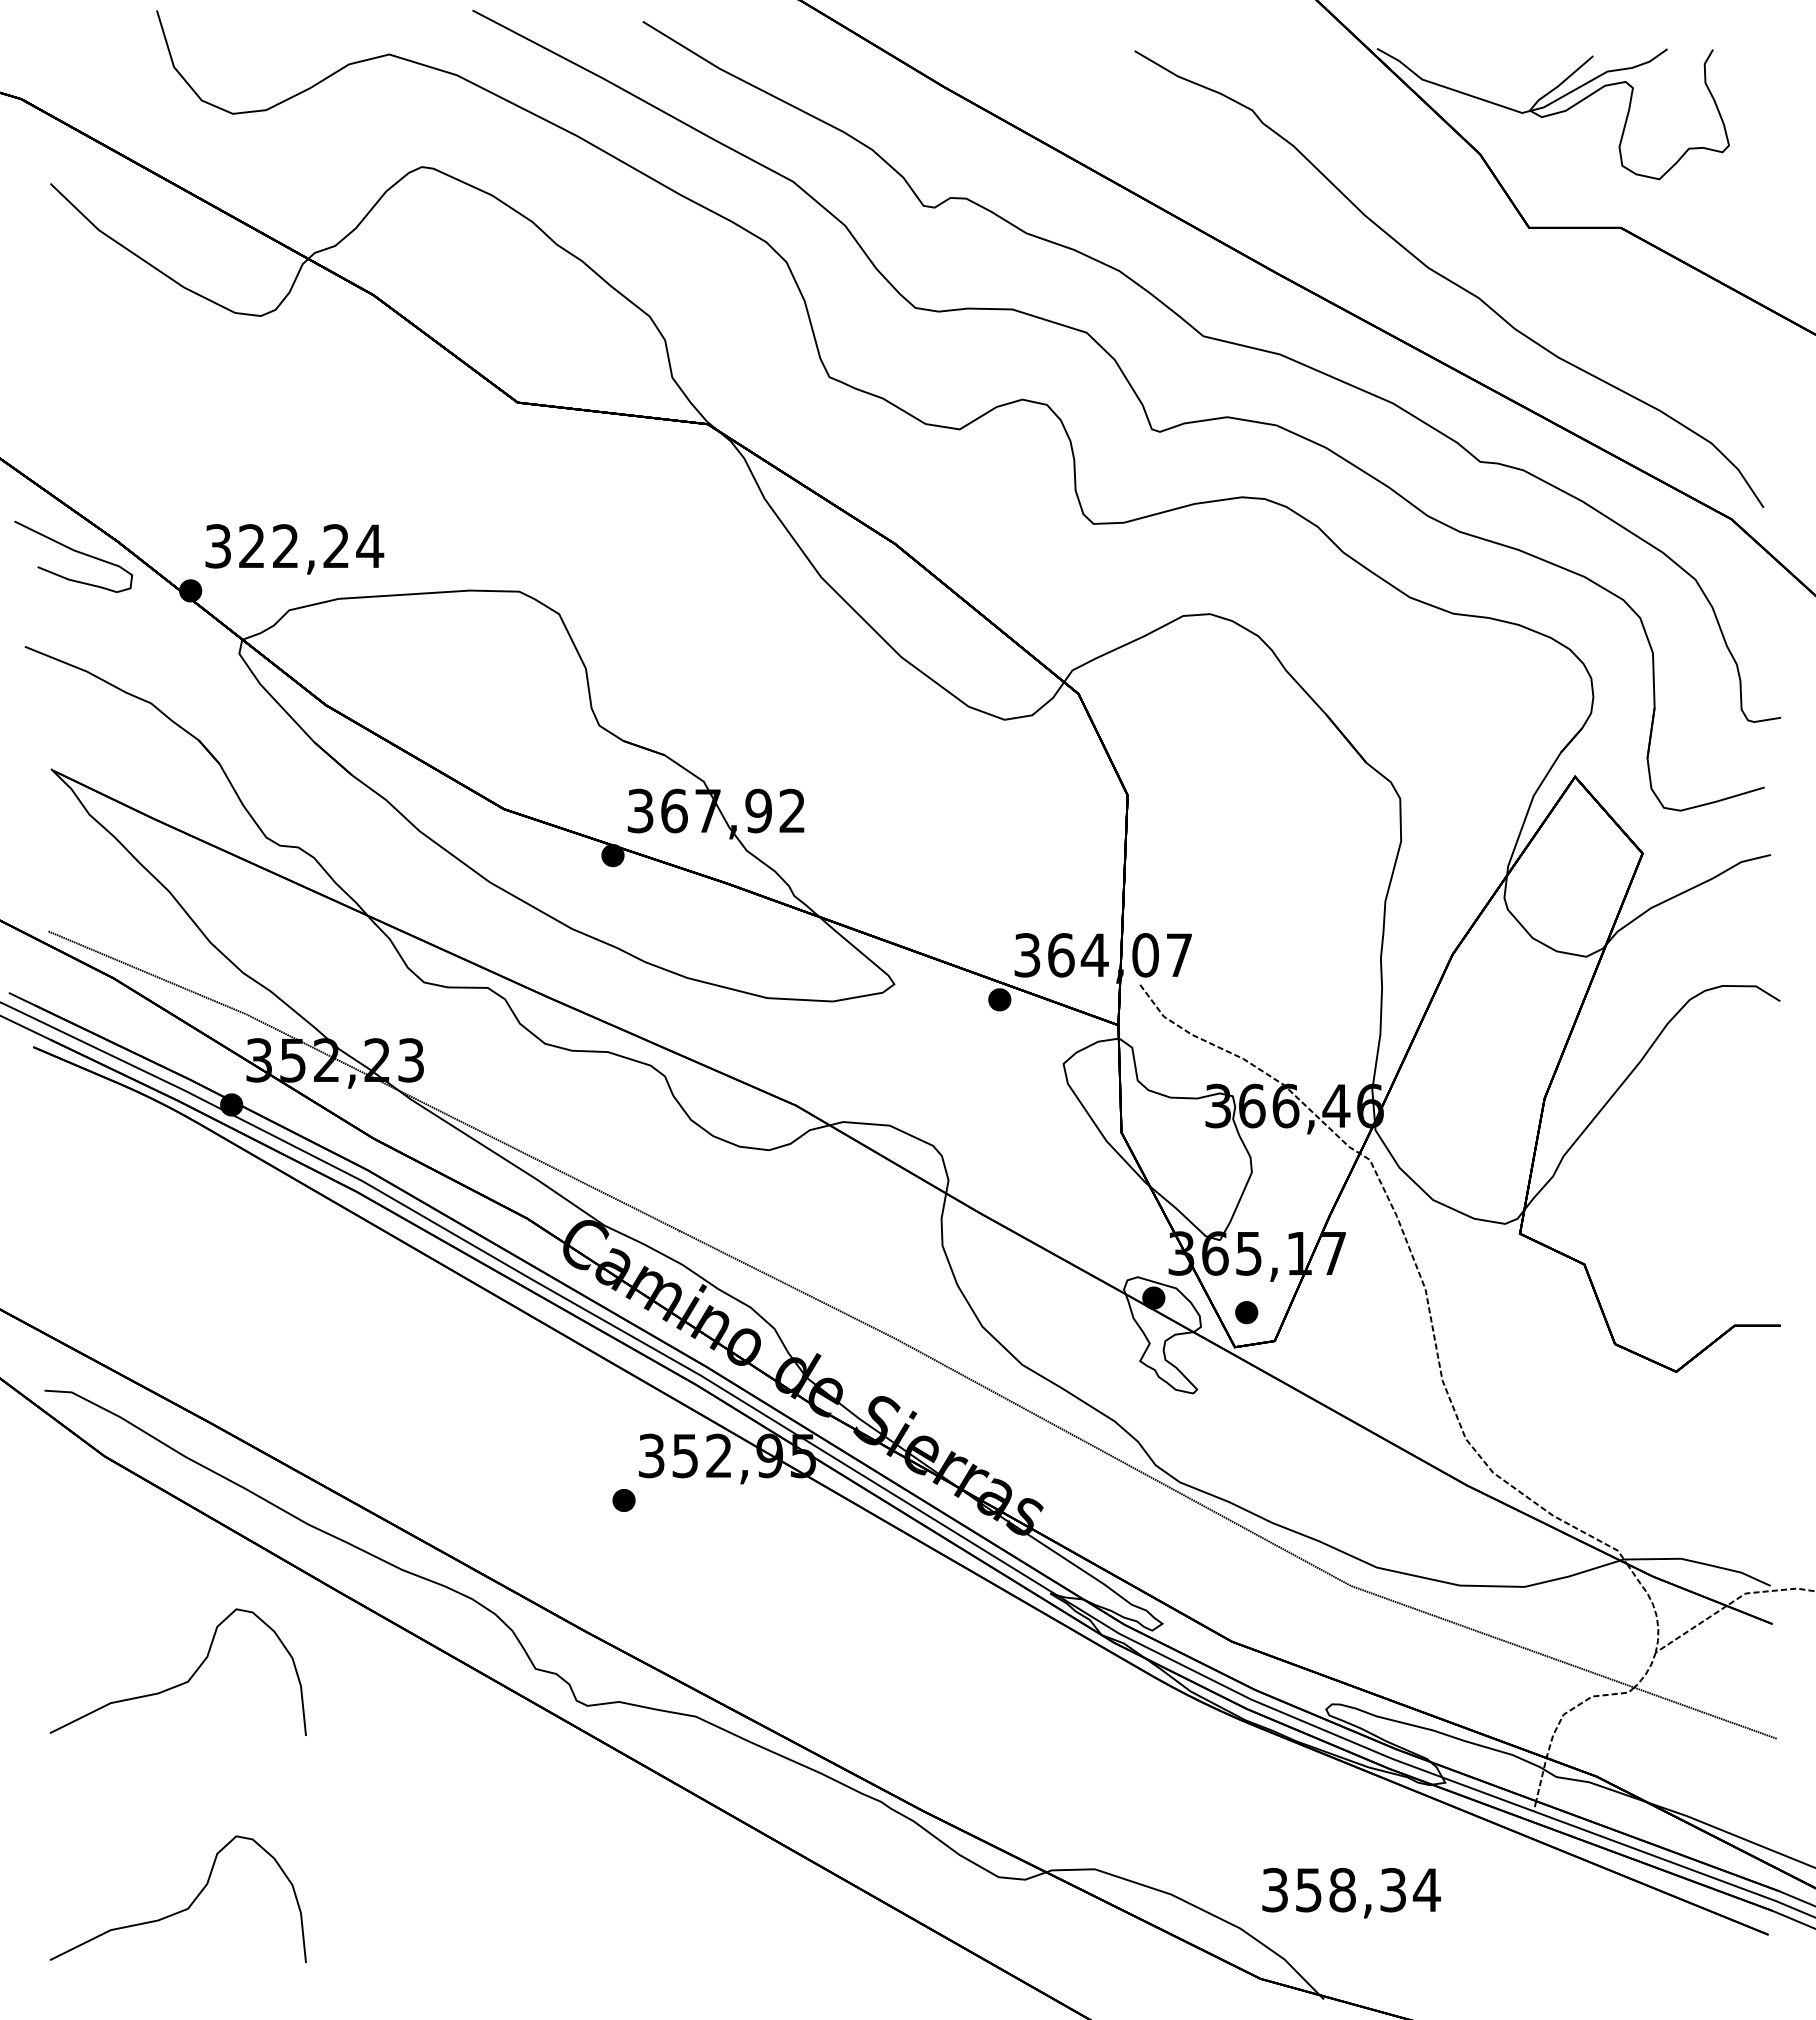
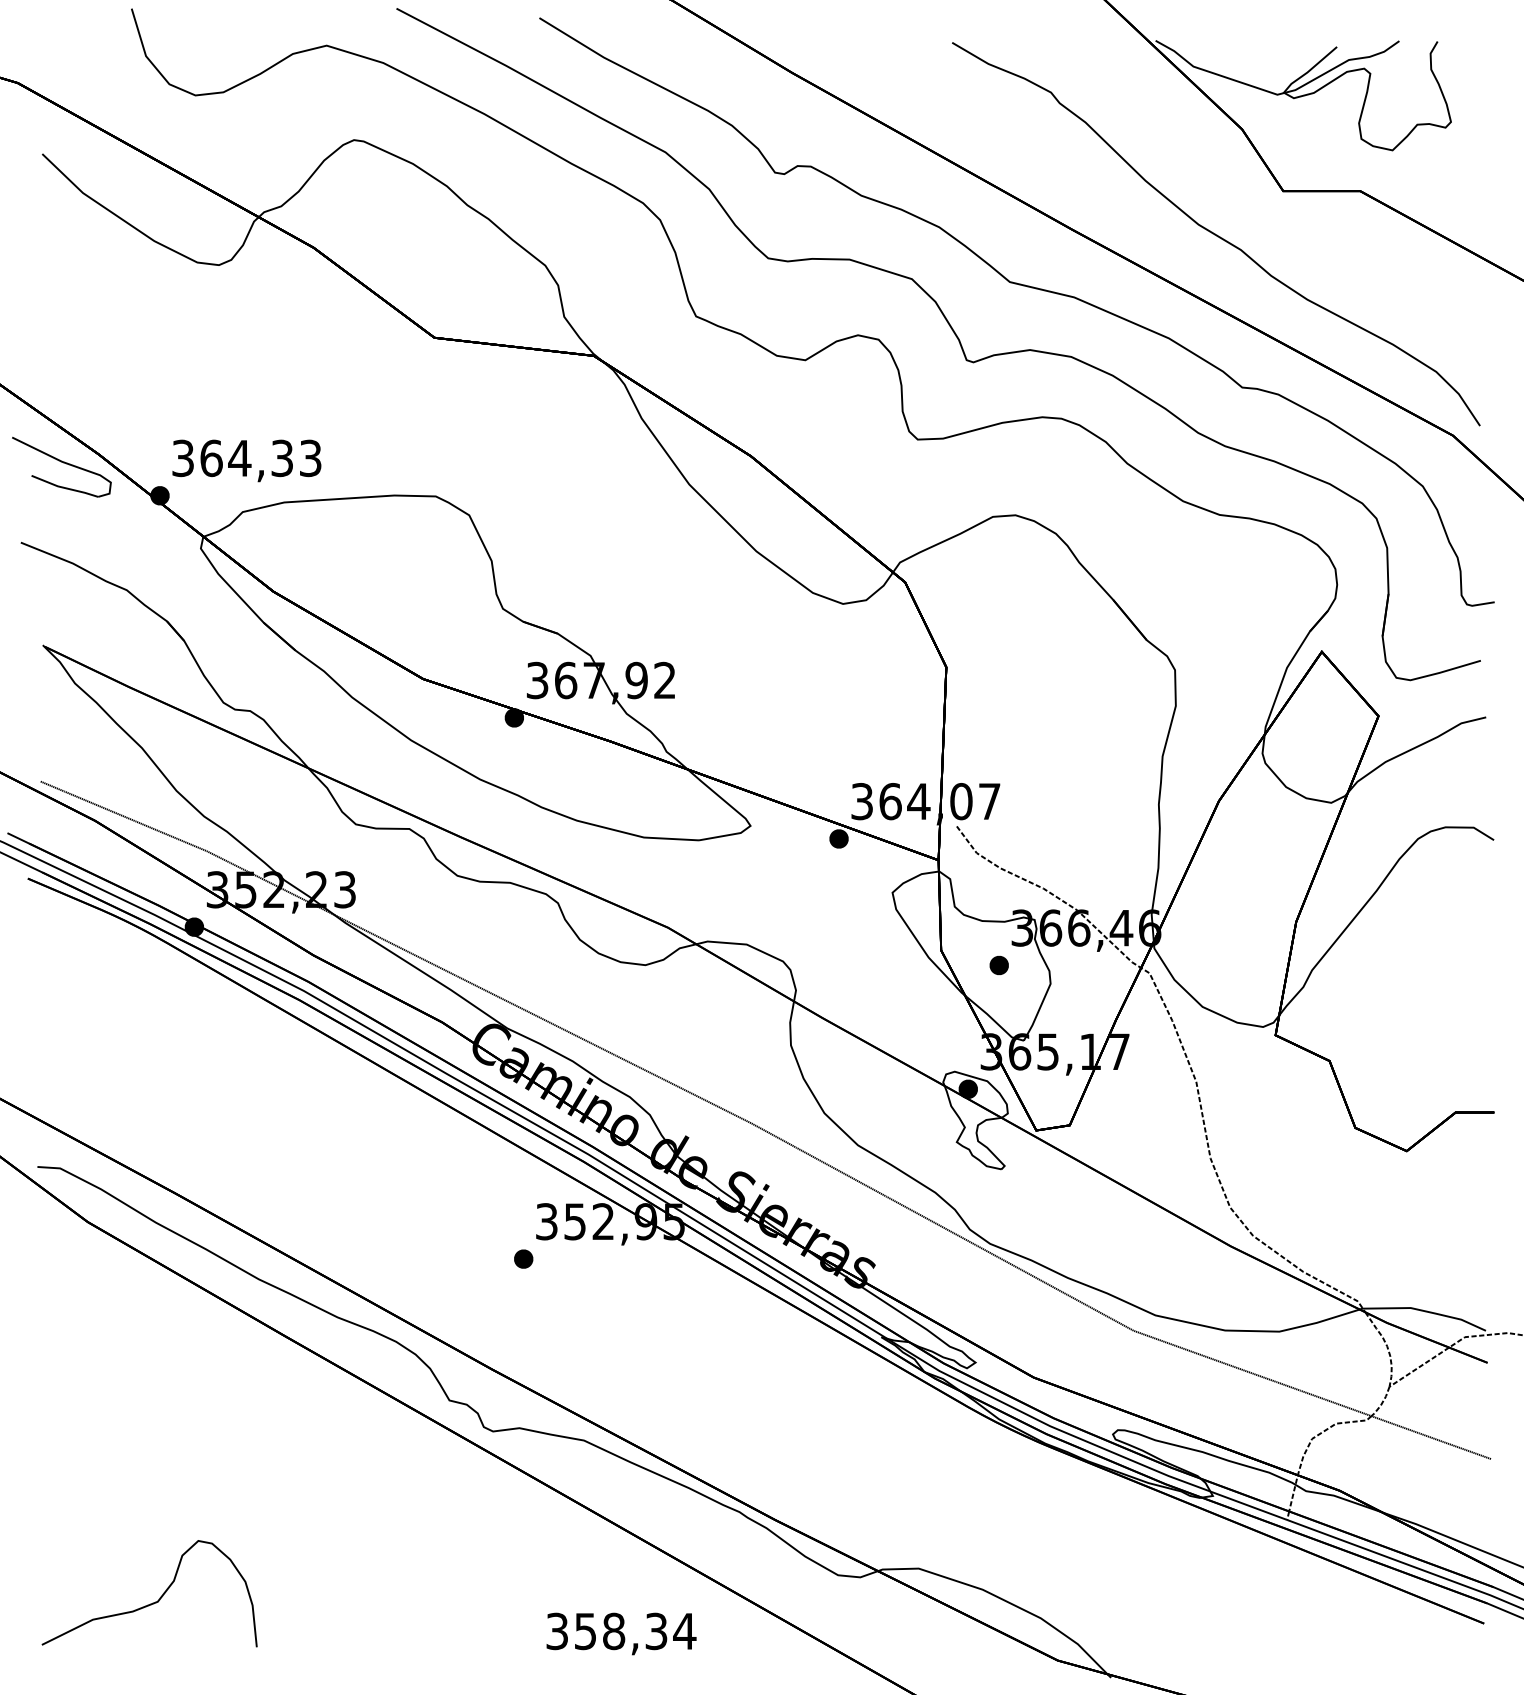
text: (311, 546) -> (261, 458), 322,24 -> 364,33
part: (1246, 1312) -> (999, 965), moved
part: (180, 1683) -> (151, 1412), removed
text: (1351, 1893) -> (621, 1634), moved

